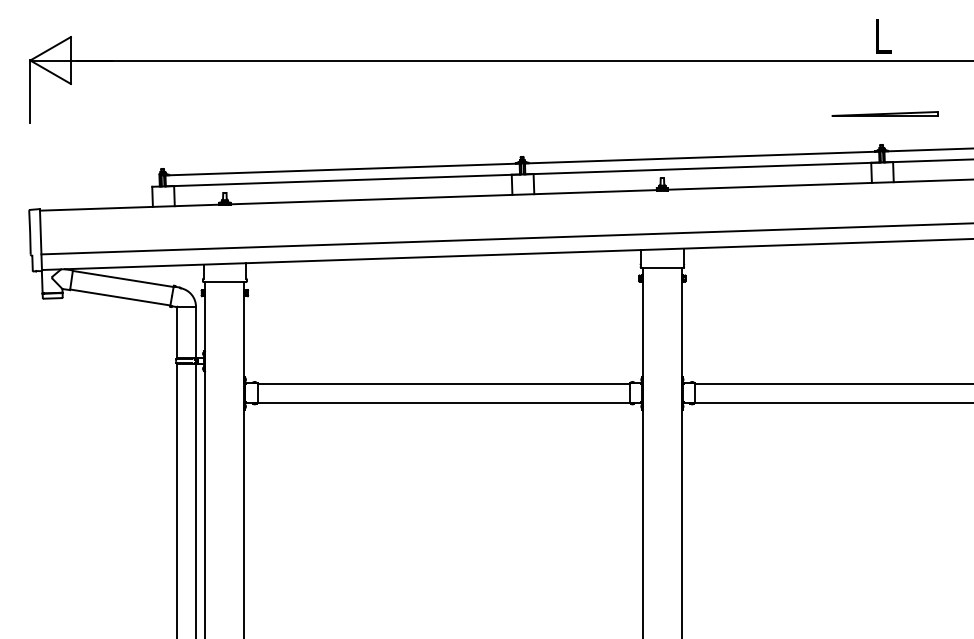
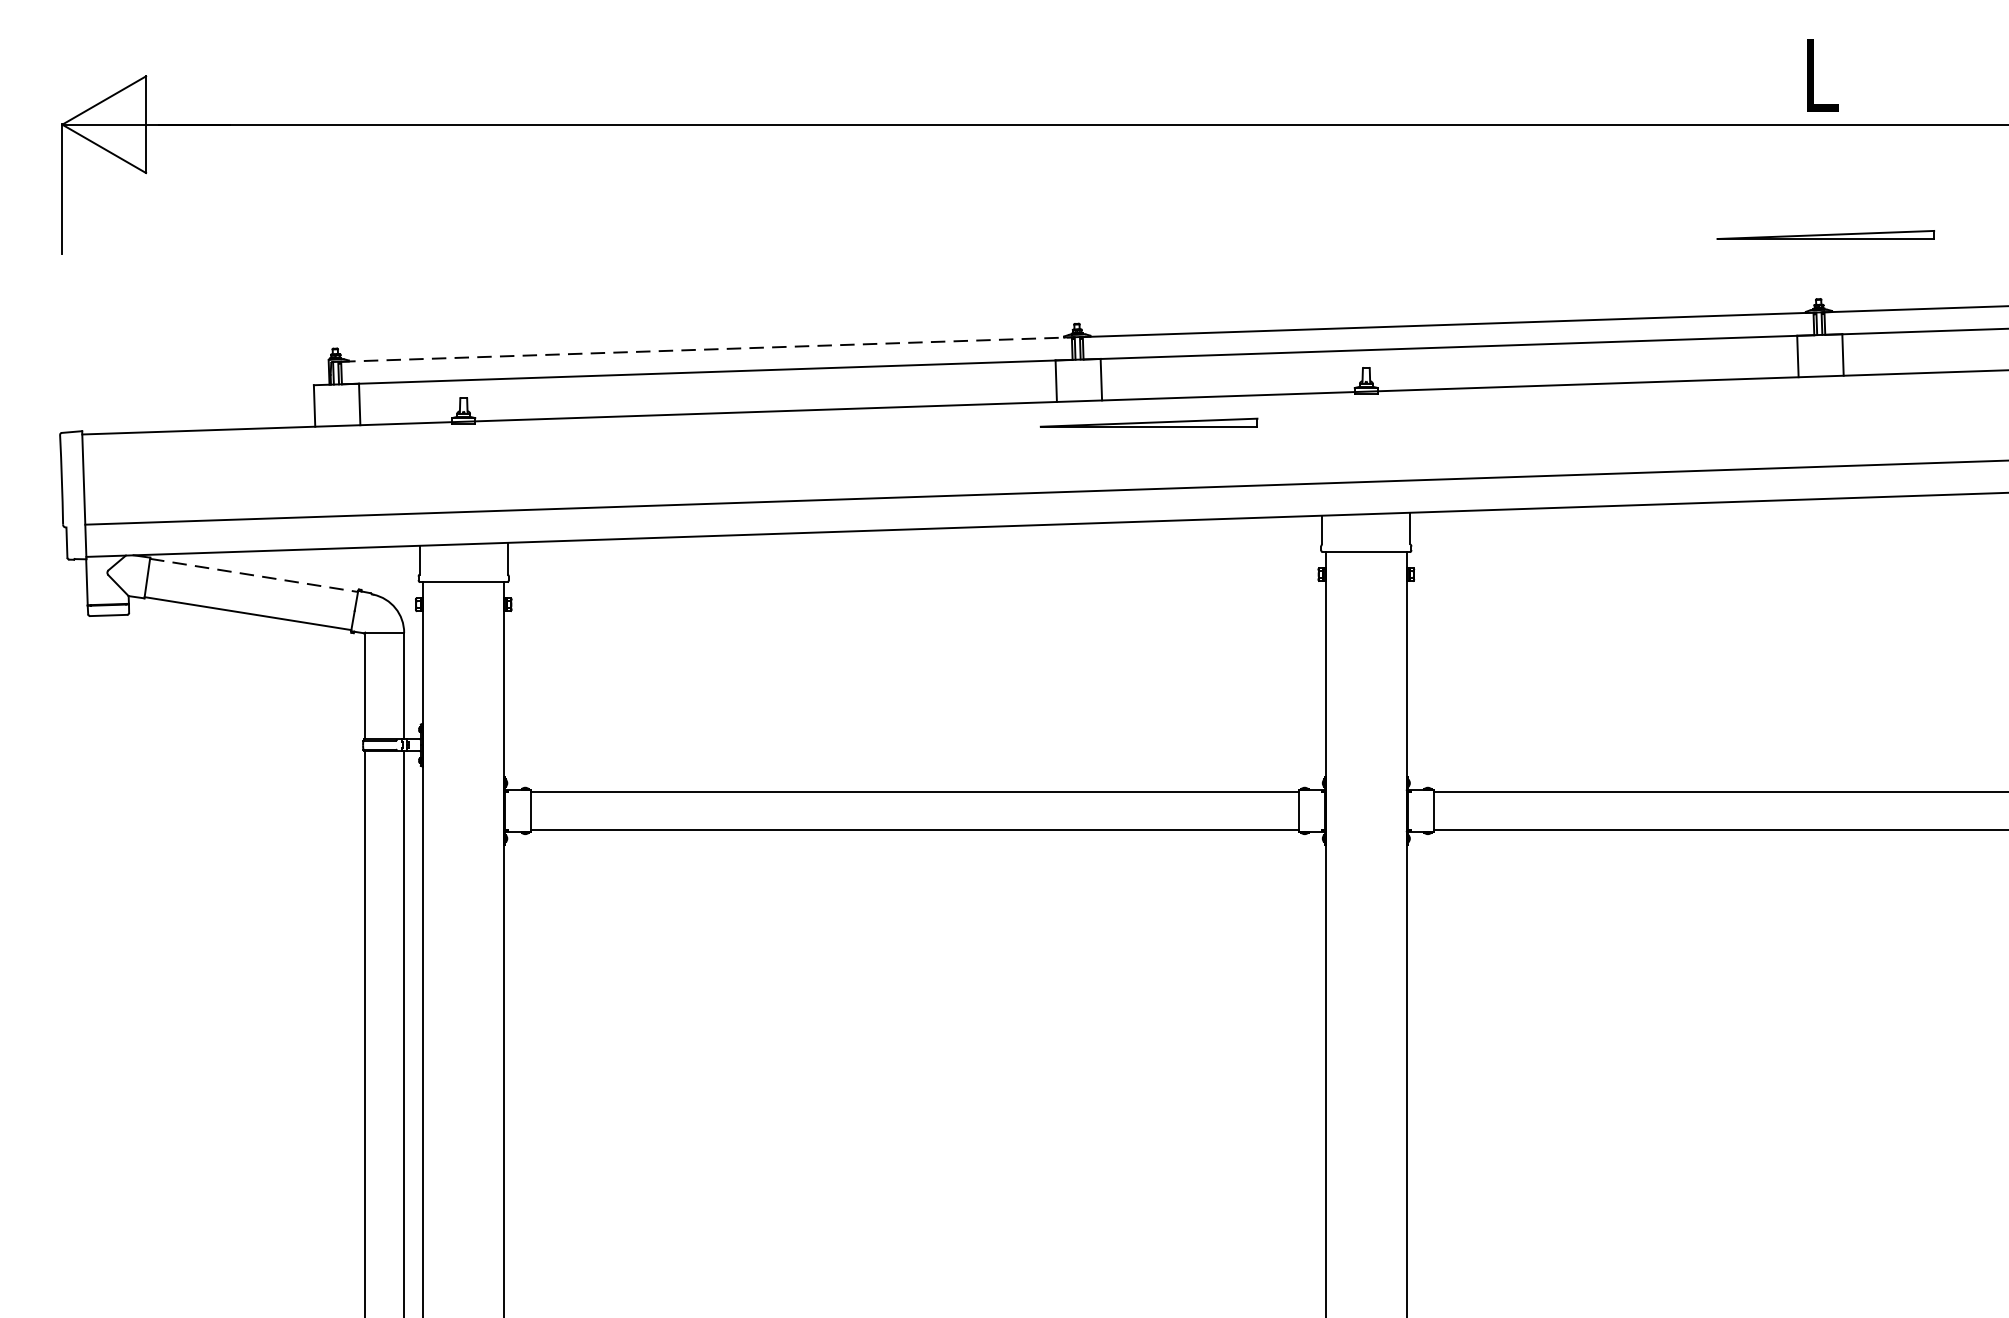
line: (343, 169) -> (708, 349), solid -> dashed
part: (556, 204) -> (1147, 421), added
line: (123, 279) -> (254, 576), solid -> dashed

